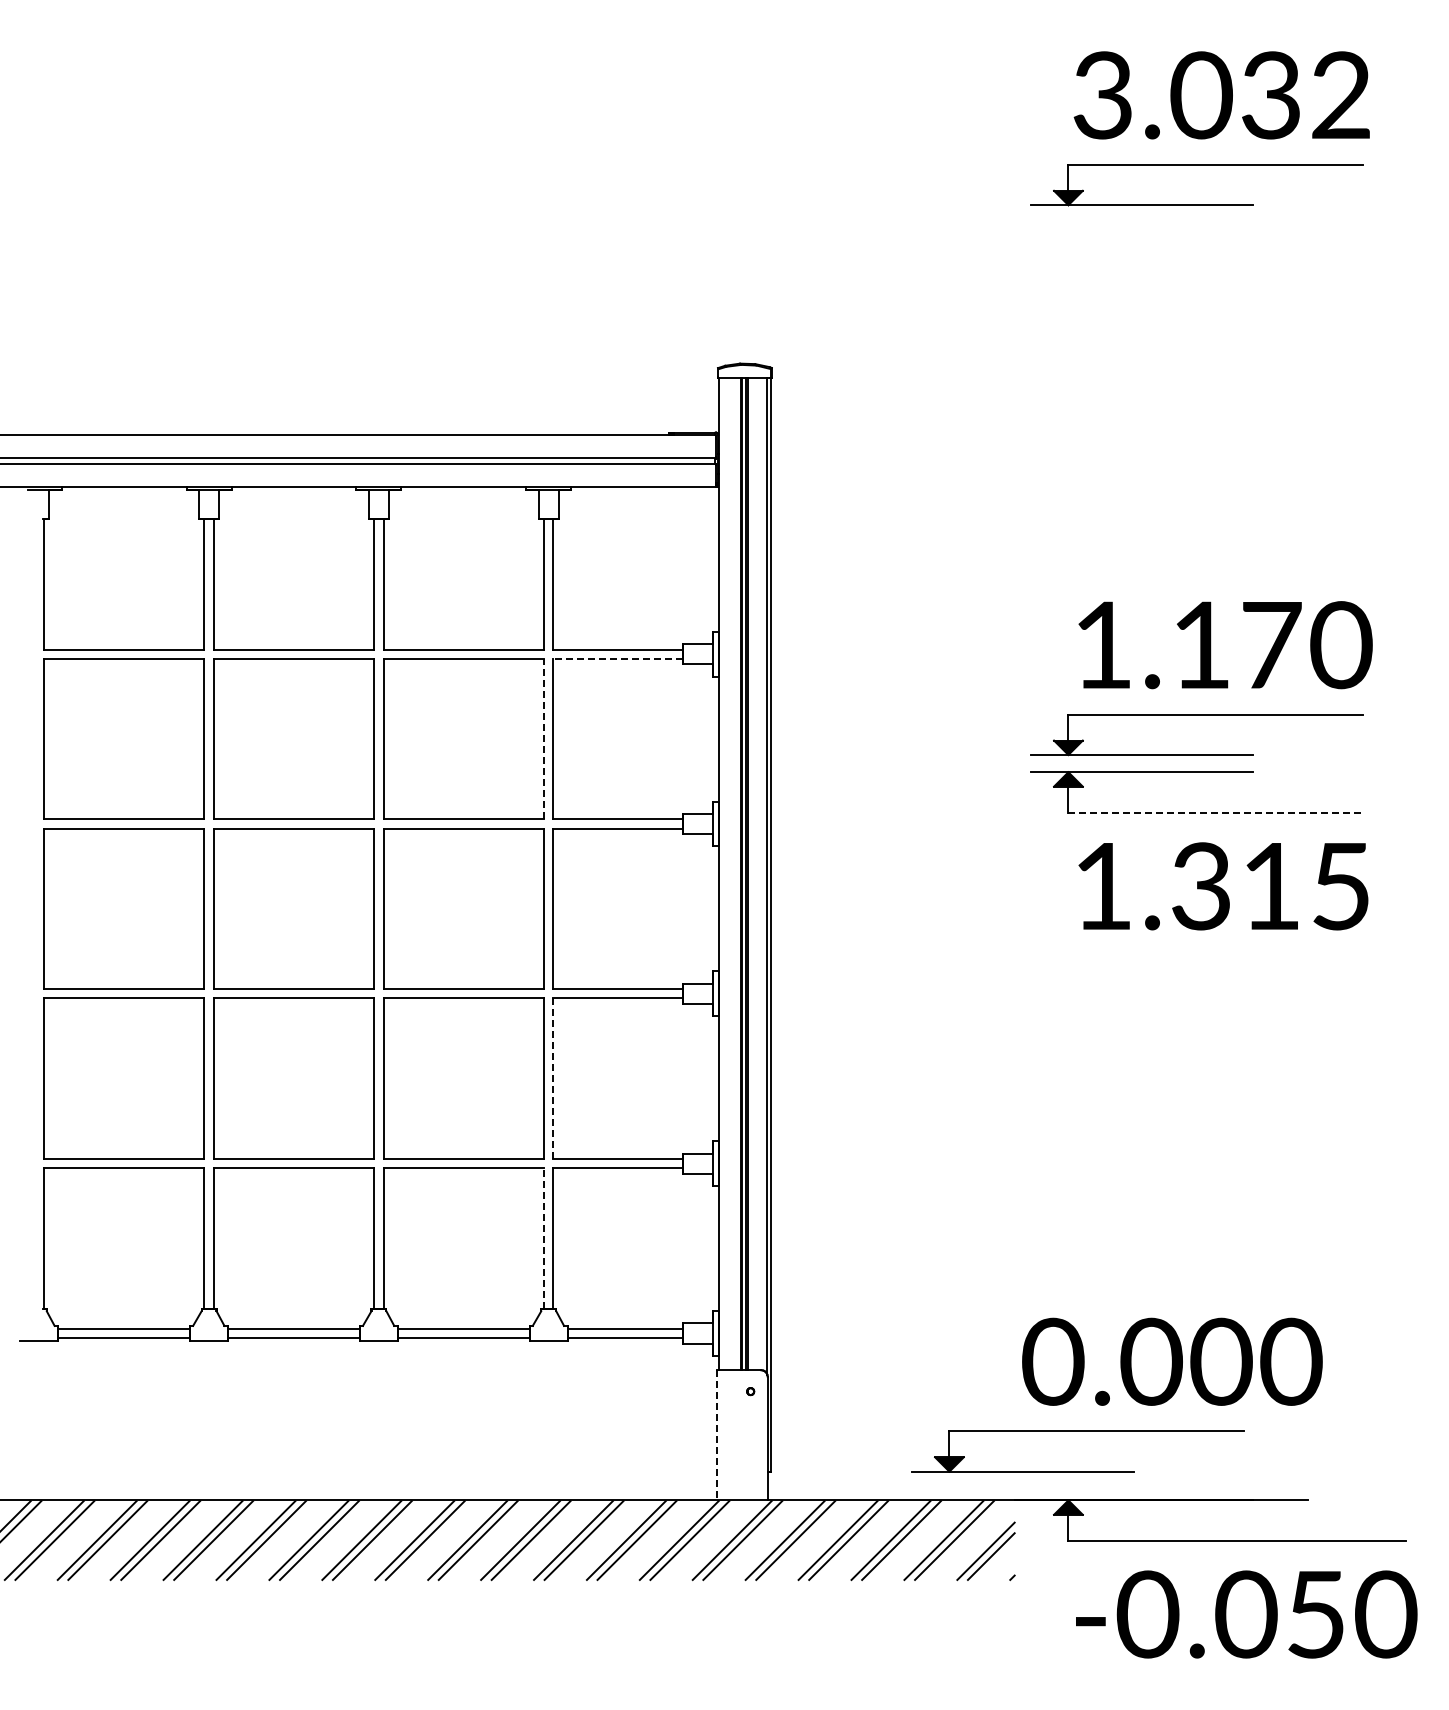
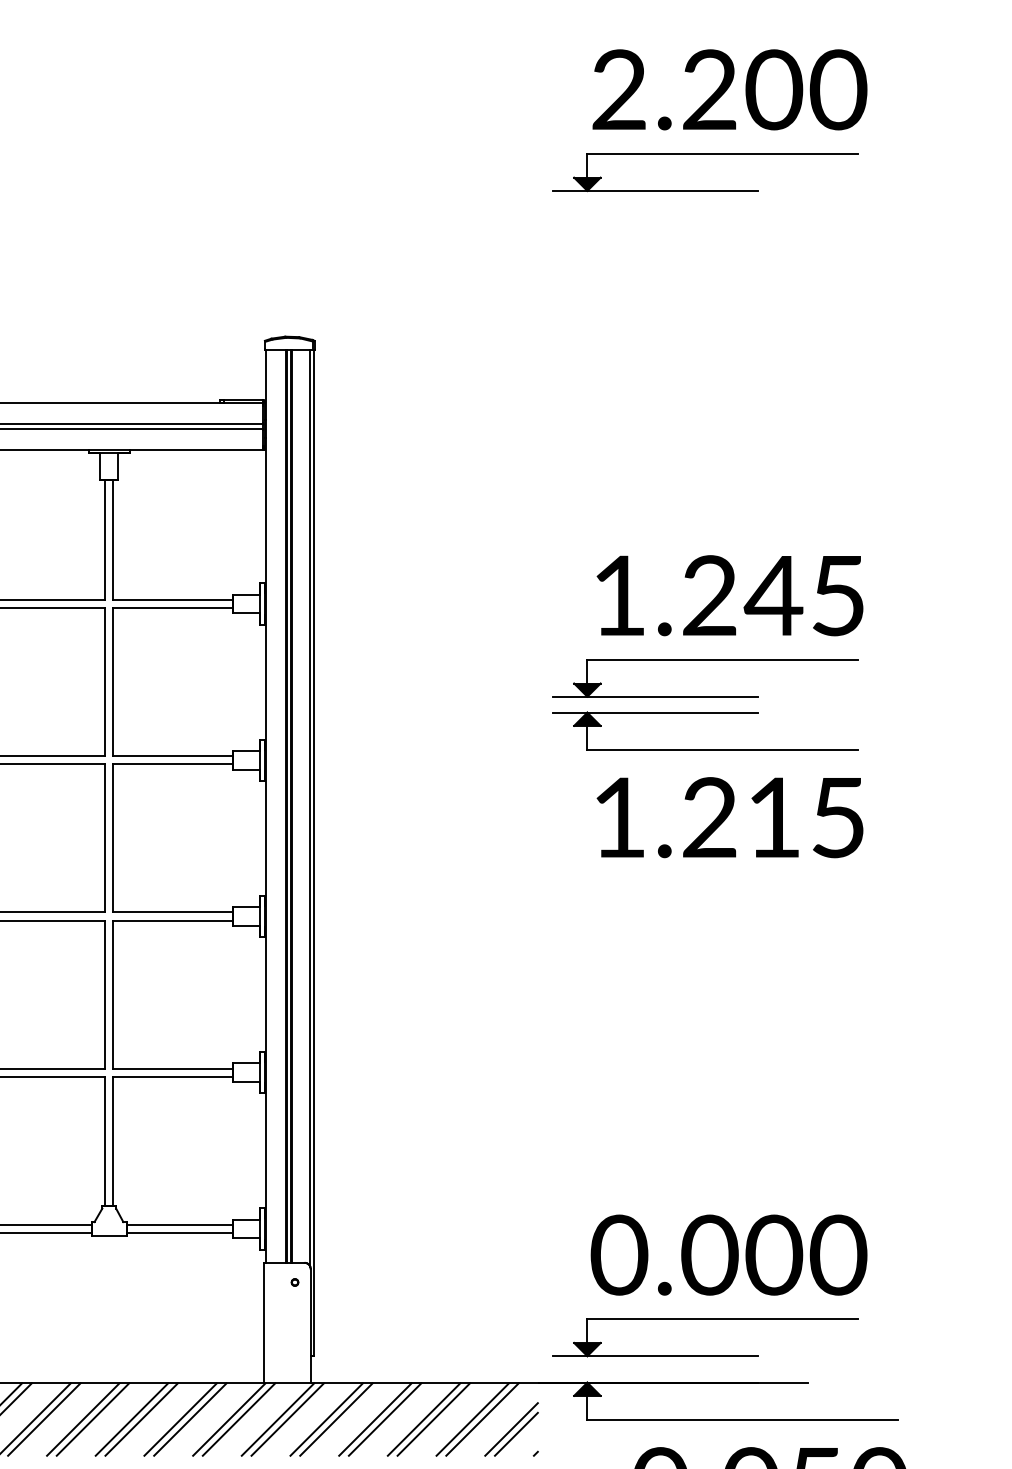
text: (1222, 95) -> (729, 89), 3.032 -> 2.200
text: (1272, 645) -> (775, 596), 1.170 -> 1.245
line: (617, 658) -> (172, 607), dashed -> solid
line: (544, 738) -> (105, 681), dashed -> solid
line: (1216, 812) -> (723, 749), dashed -> solid
text: (1200, 886) -> (708, 817), 1.315 -> 1.215
line: (553, 1078) -> (113, 994), dashed -> solid
line: (544, 1237) -> (105, 1140), dashed -> solid
text: (1172, 1361) -> (729, 1254), moved
part: (1077, 1431) -> (705, 1319), moved
line: (717, 1435) -> (264, 1322), dashed -> solid

